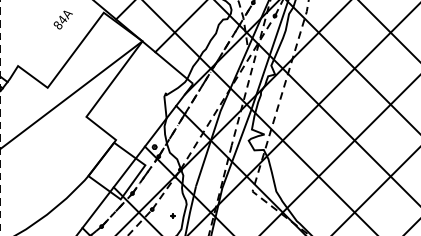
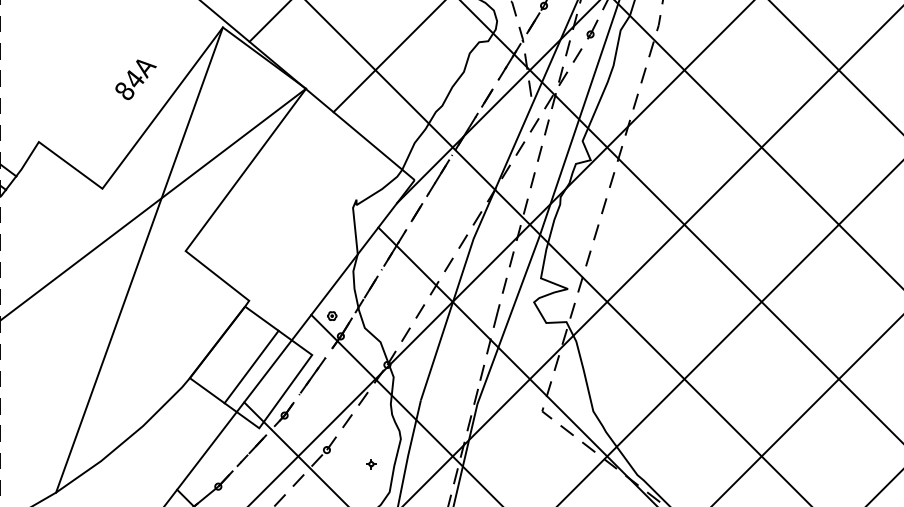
part: (62, 19) -> (134, 78), moved
line: (64, 120) -> (138, 258), added
line: (116, 170) -> (250, 366), added

